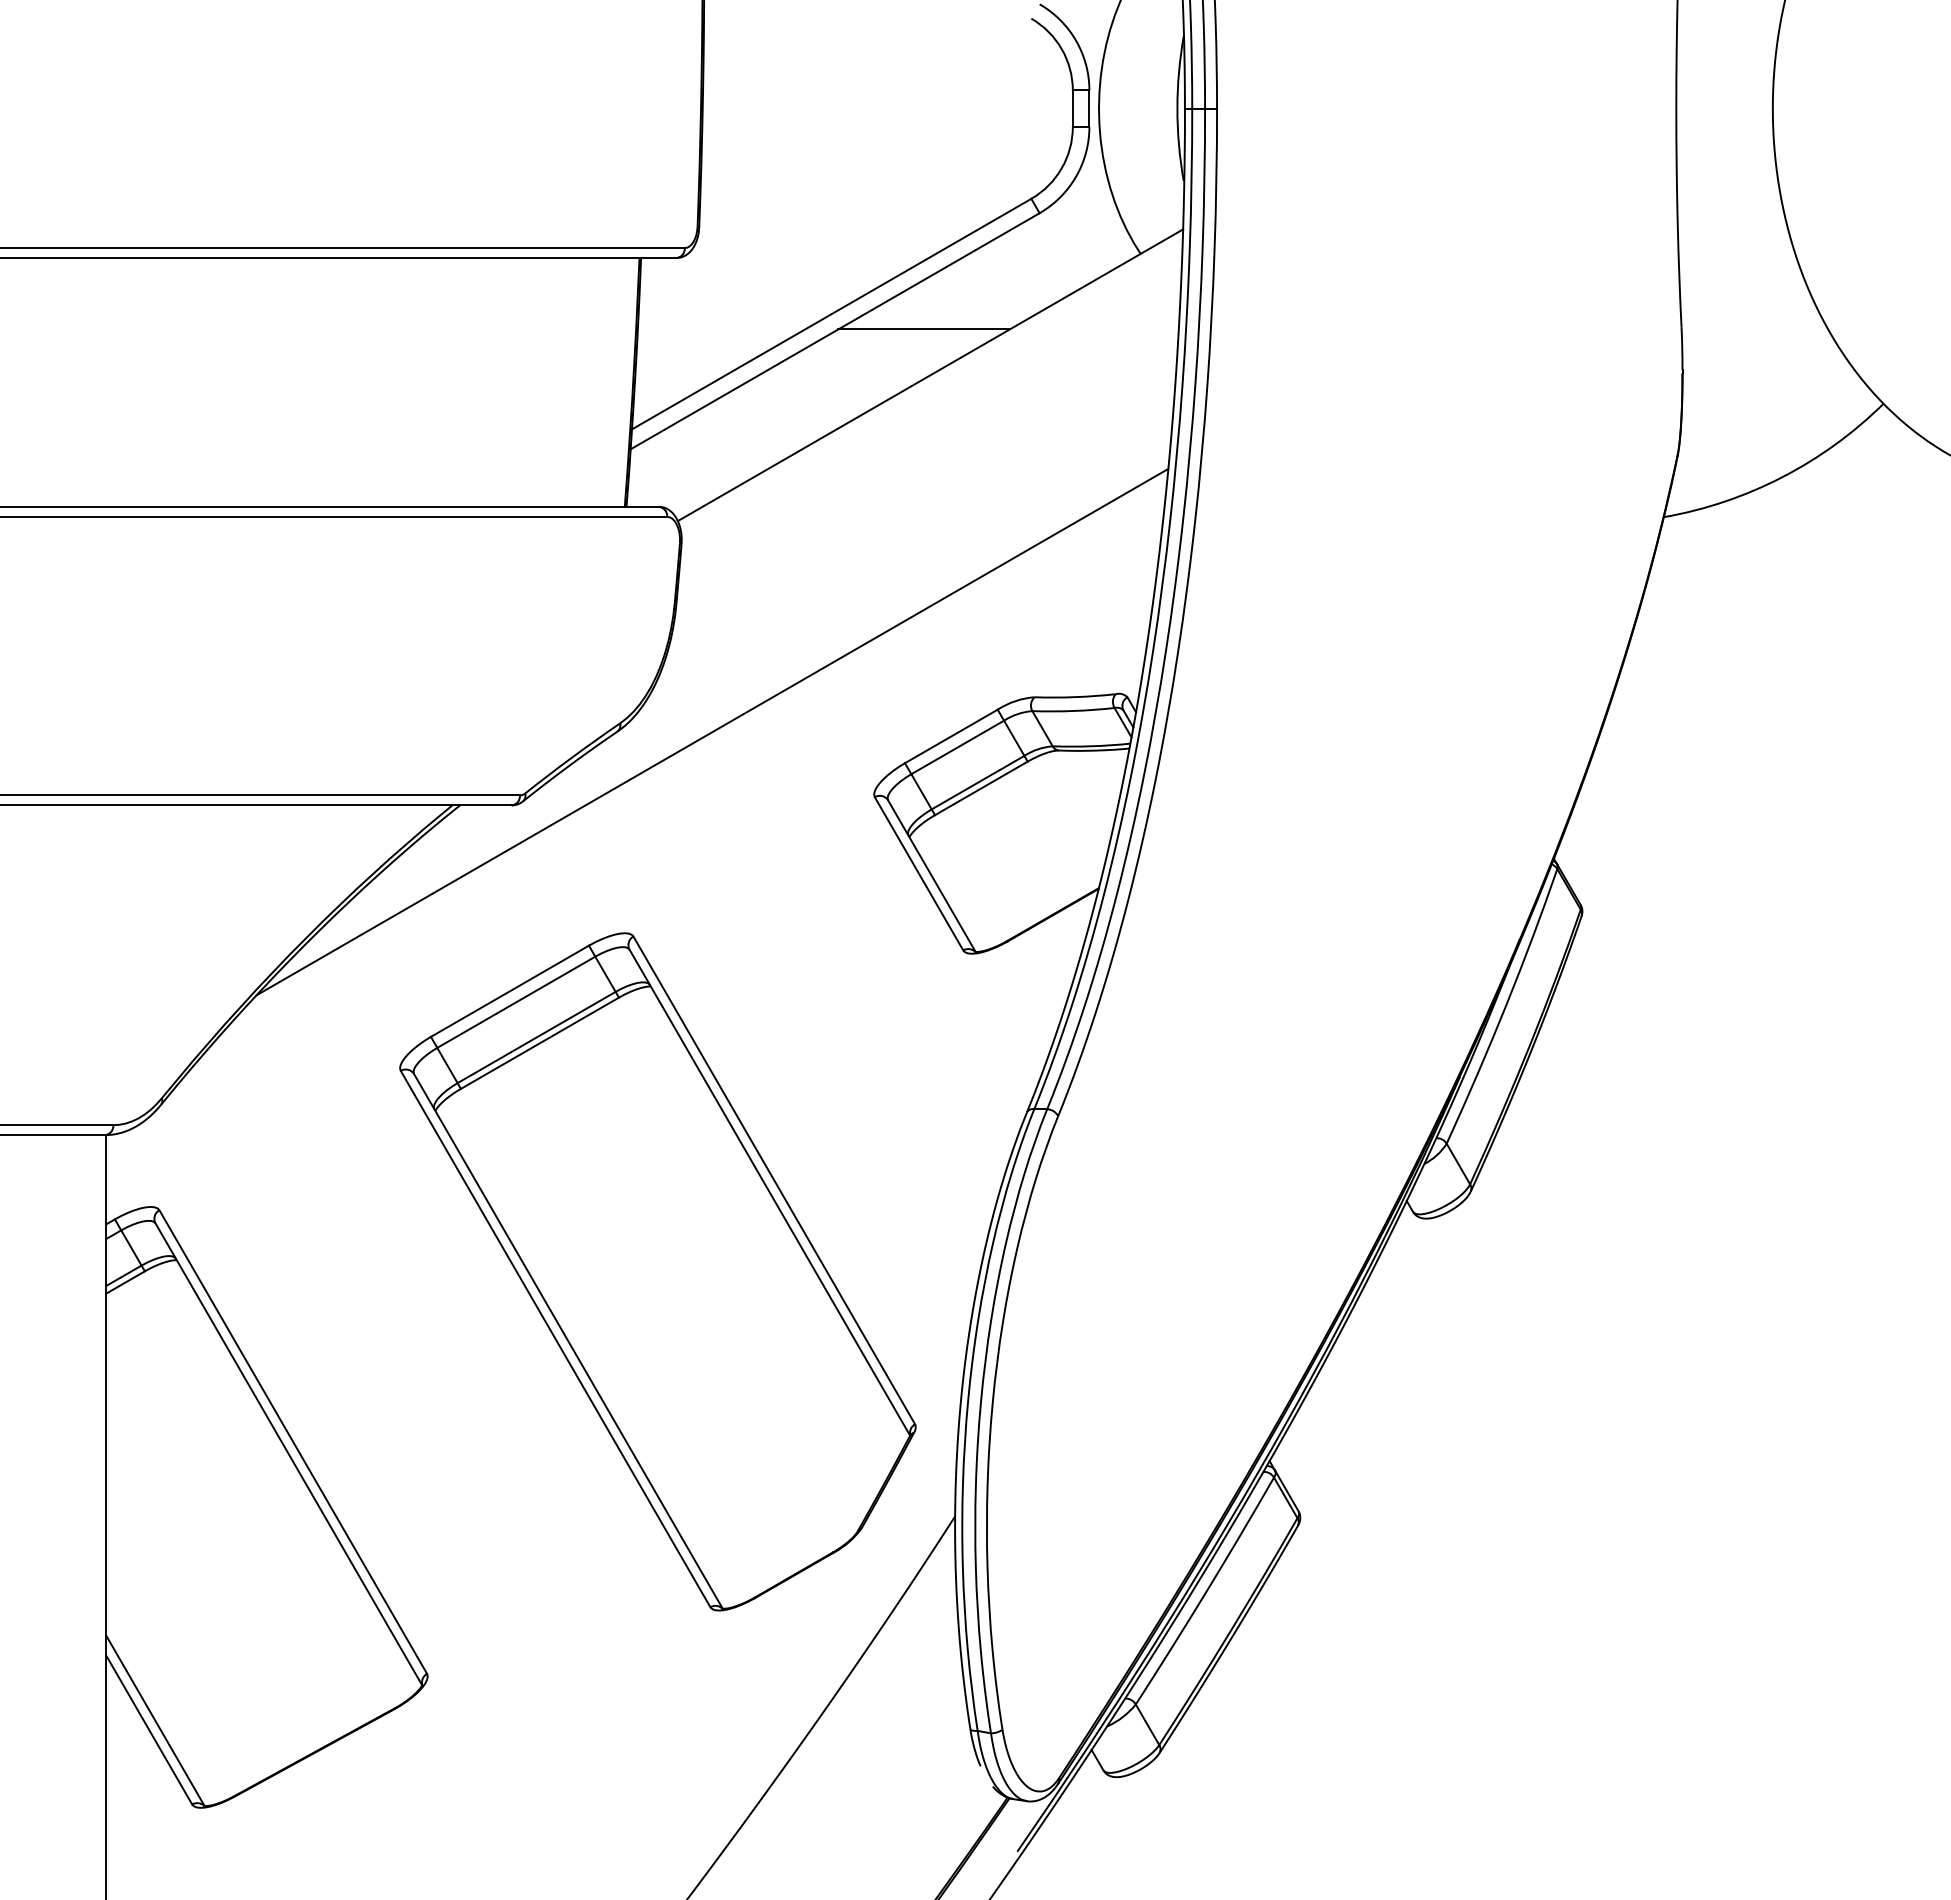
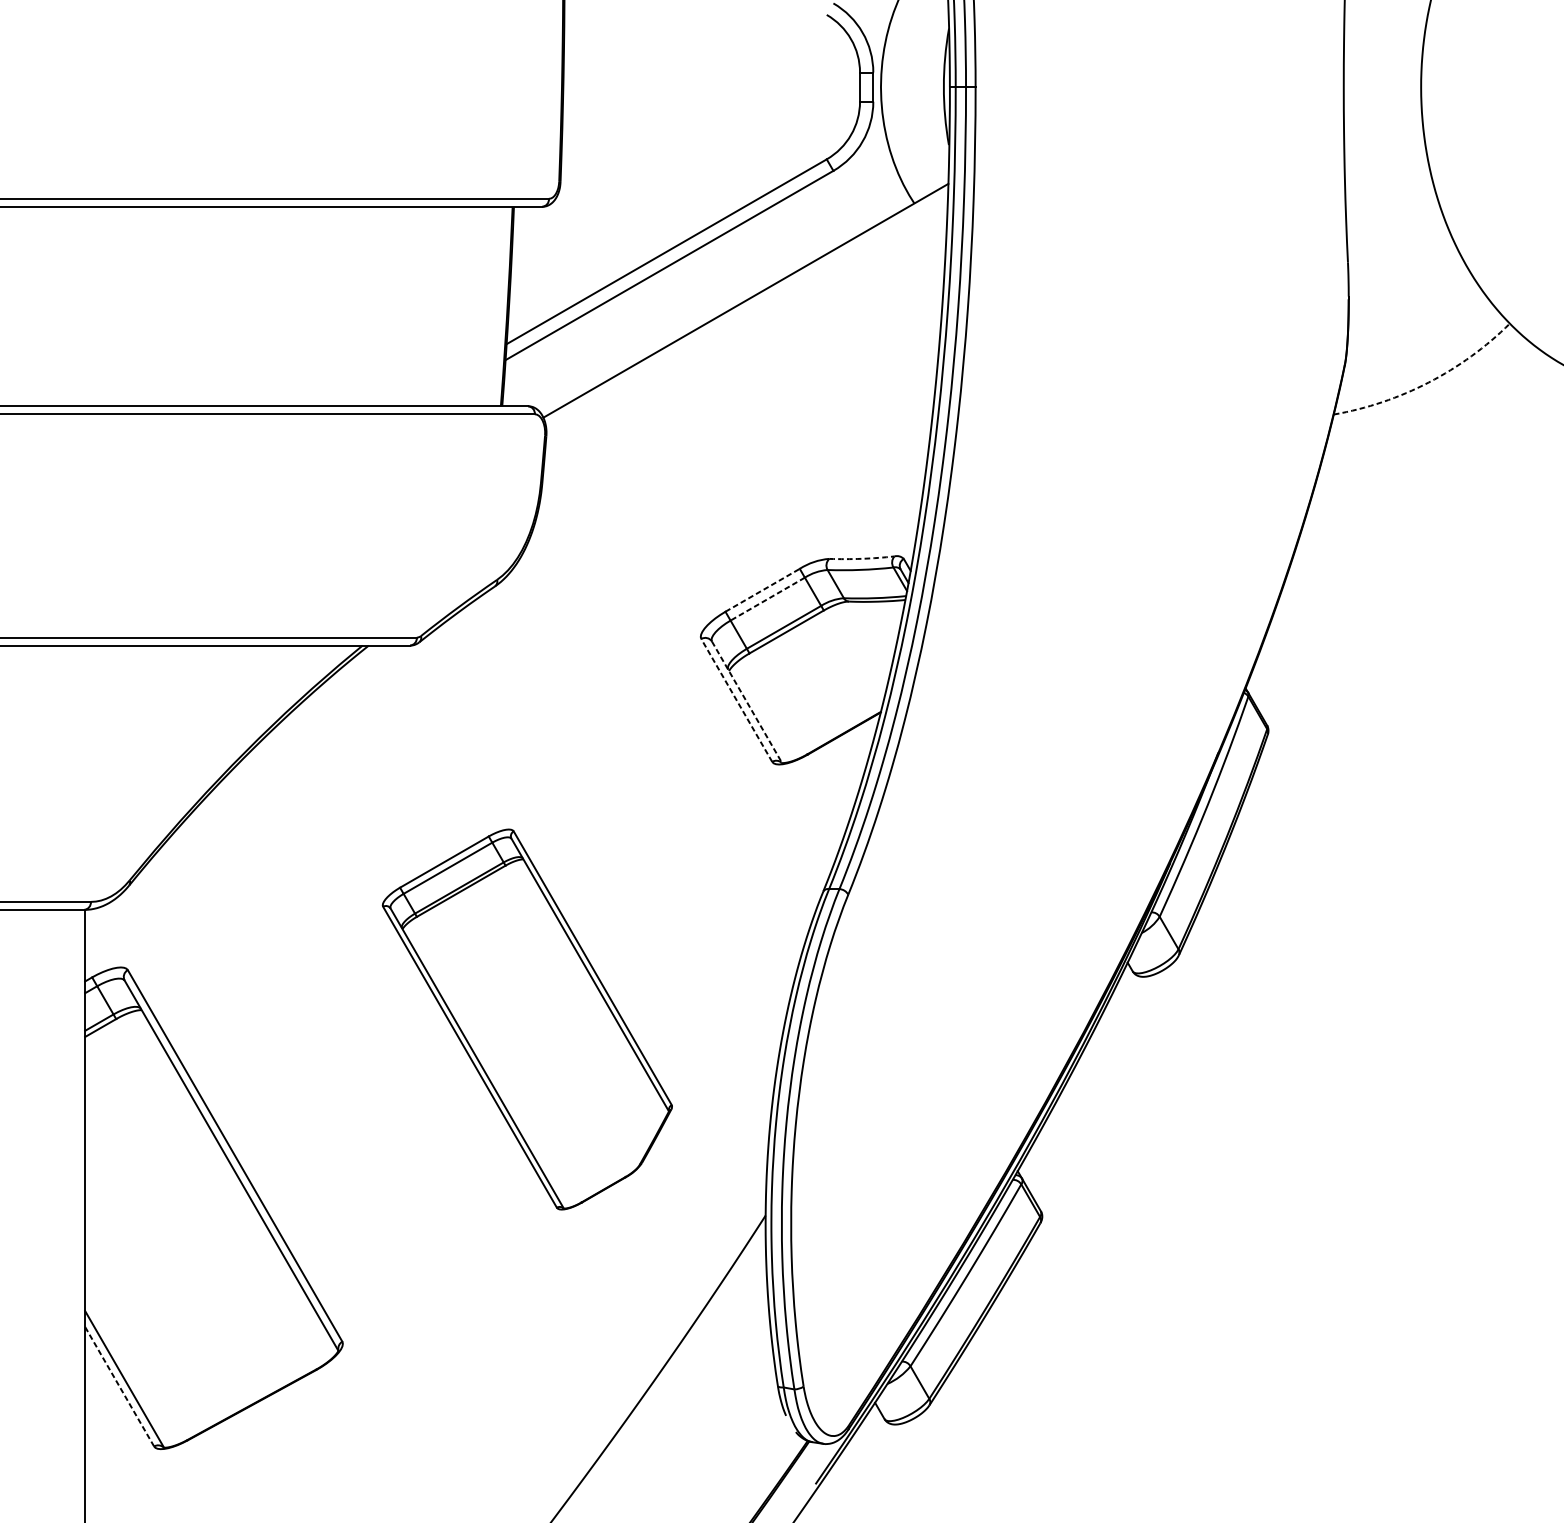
line: (923, 329) -> (740, 264), removed
arc: (1782, 477) -> (1428, 382), solid -> dashed
arc: (1075, 697) -> (862, 559), solid -> dashed
line: (712, 731) -> (571, 586), removed
line: (951, 736) -> (762, 590), solid -> dashed
line: (957, 747) -> (767, 599), solid -> dashed
line: (918, 873) -> (736, 700), solid -> dashed
line: (931, 876) -> (746, 702), solid -> dashed
part: (657, 1271) -> (527, 1019), size x0.7
line: (148, 1729) -> (119, 1386), solid -> dashed

